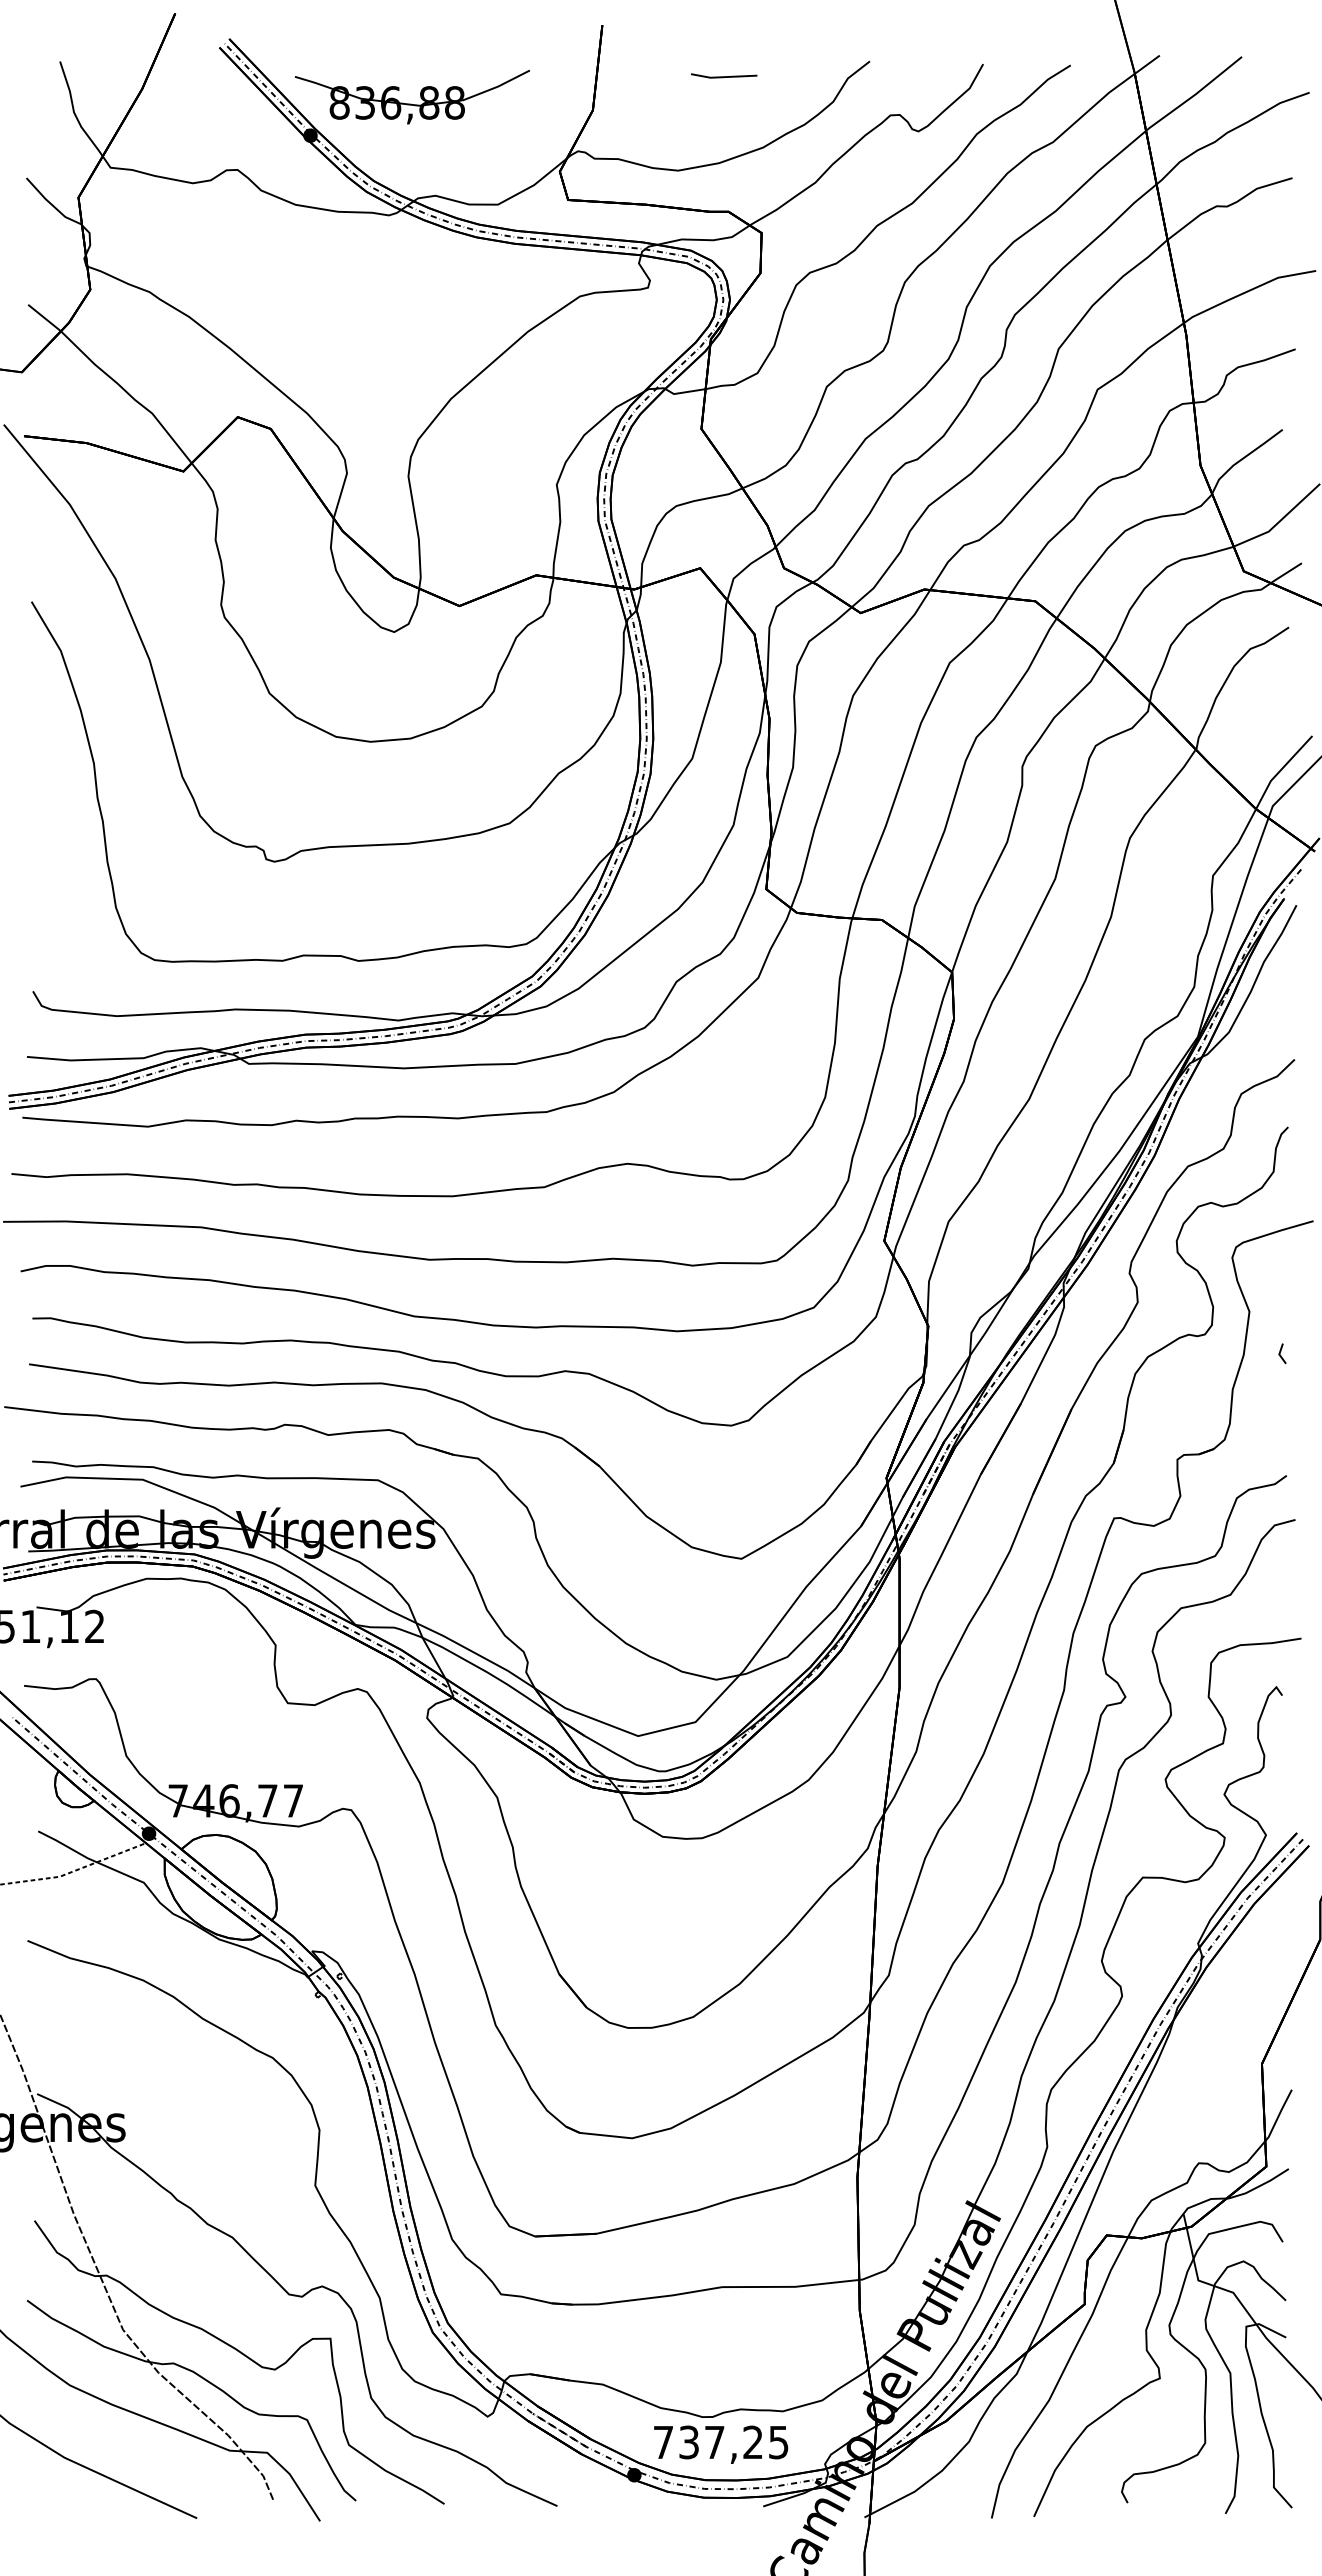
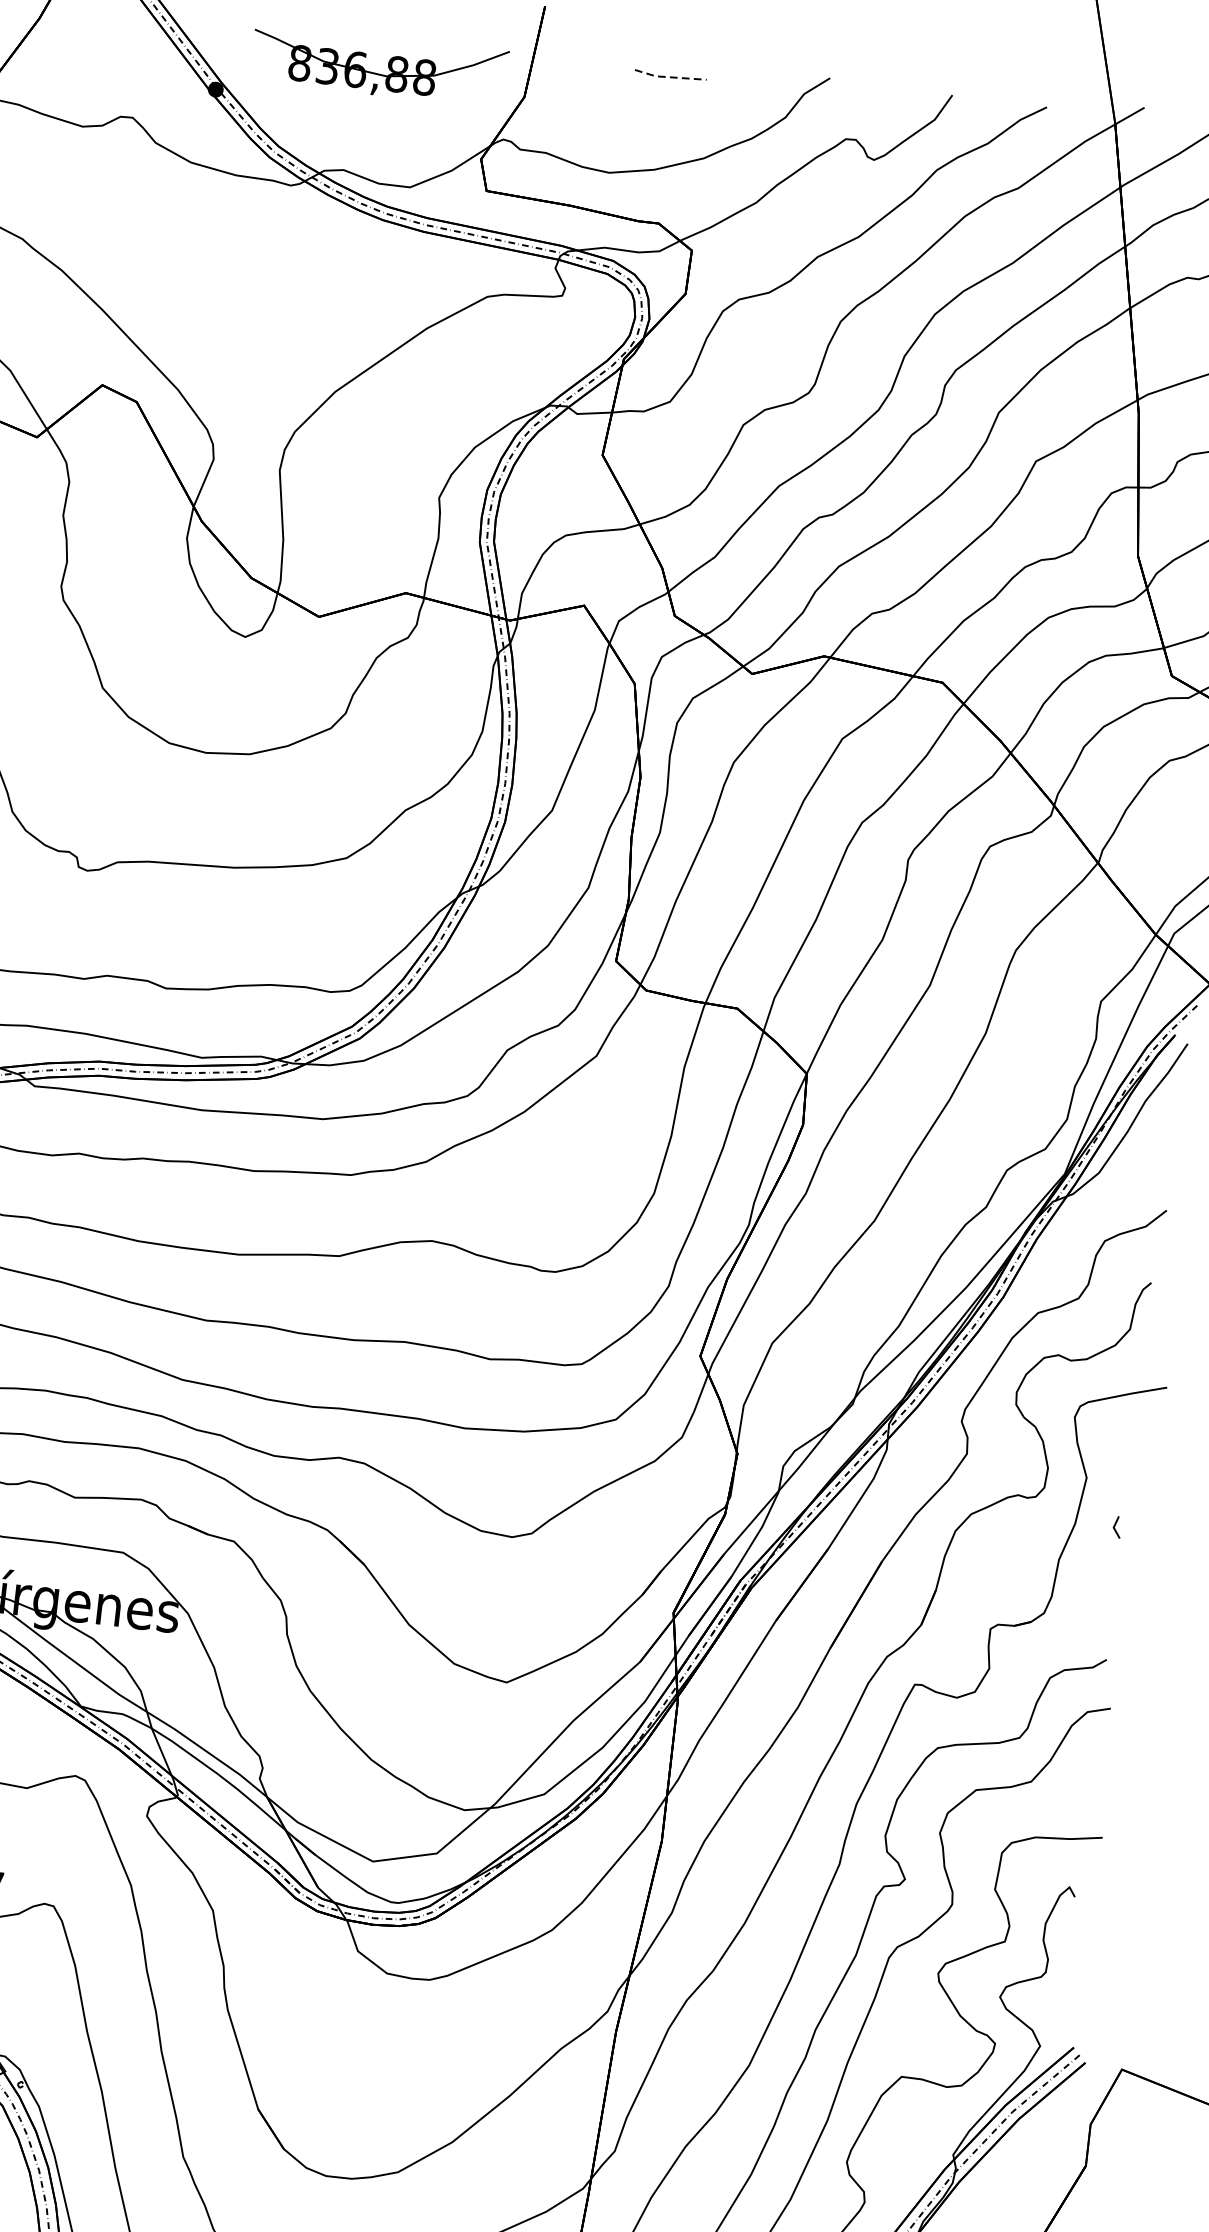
line: (723, 77) -> (669, 77), solid -> dashed
part: (411, 103) -> (377, 72), moved

